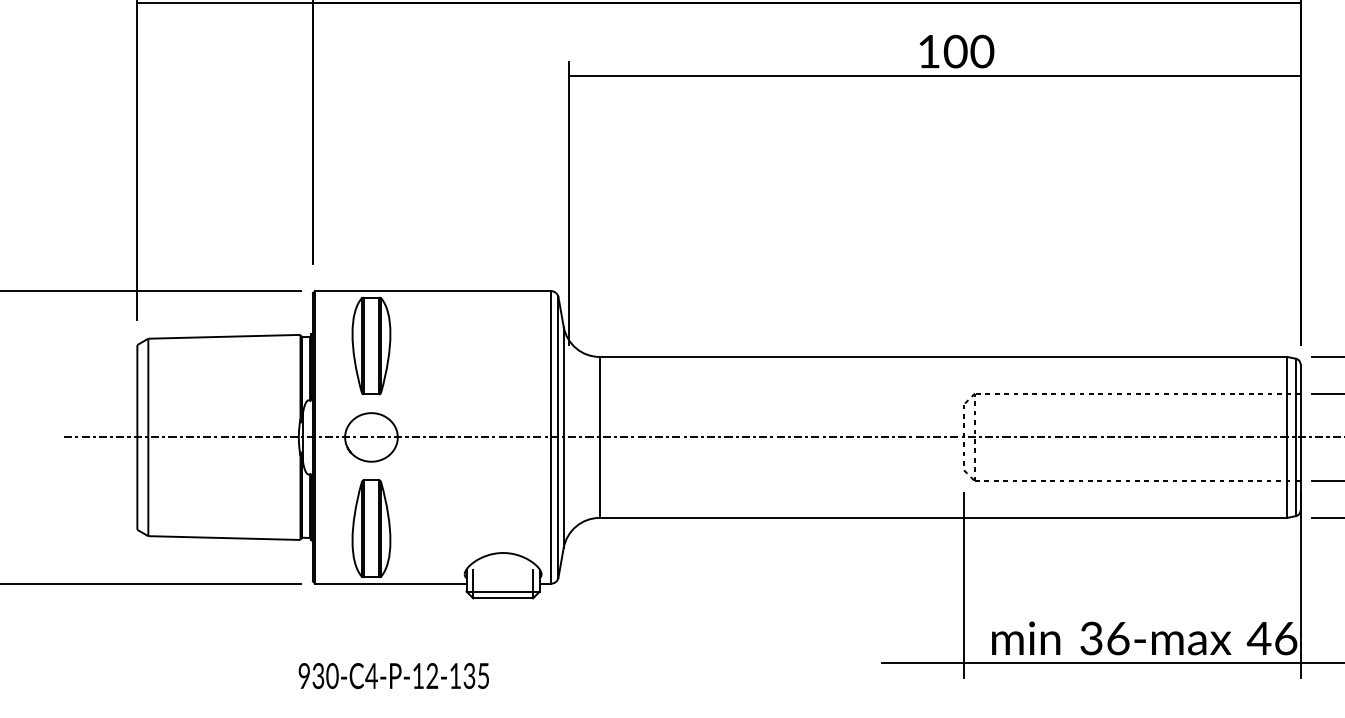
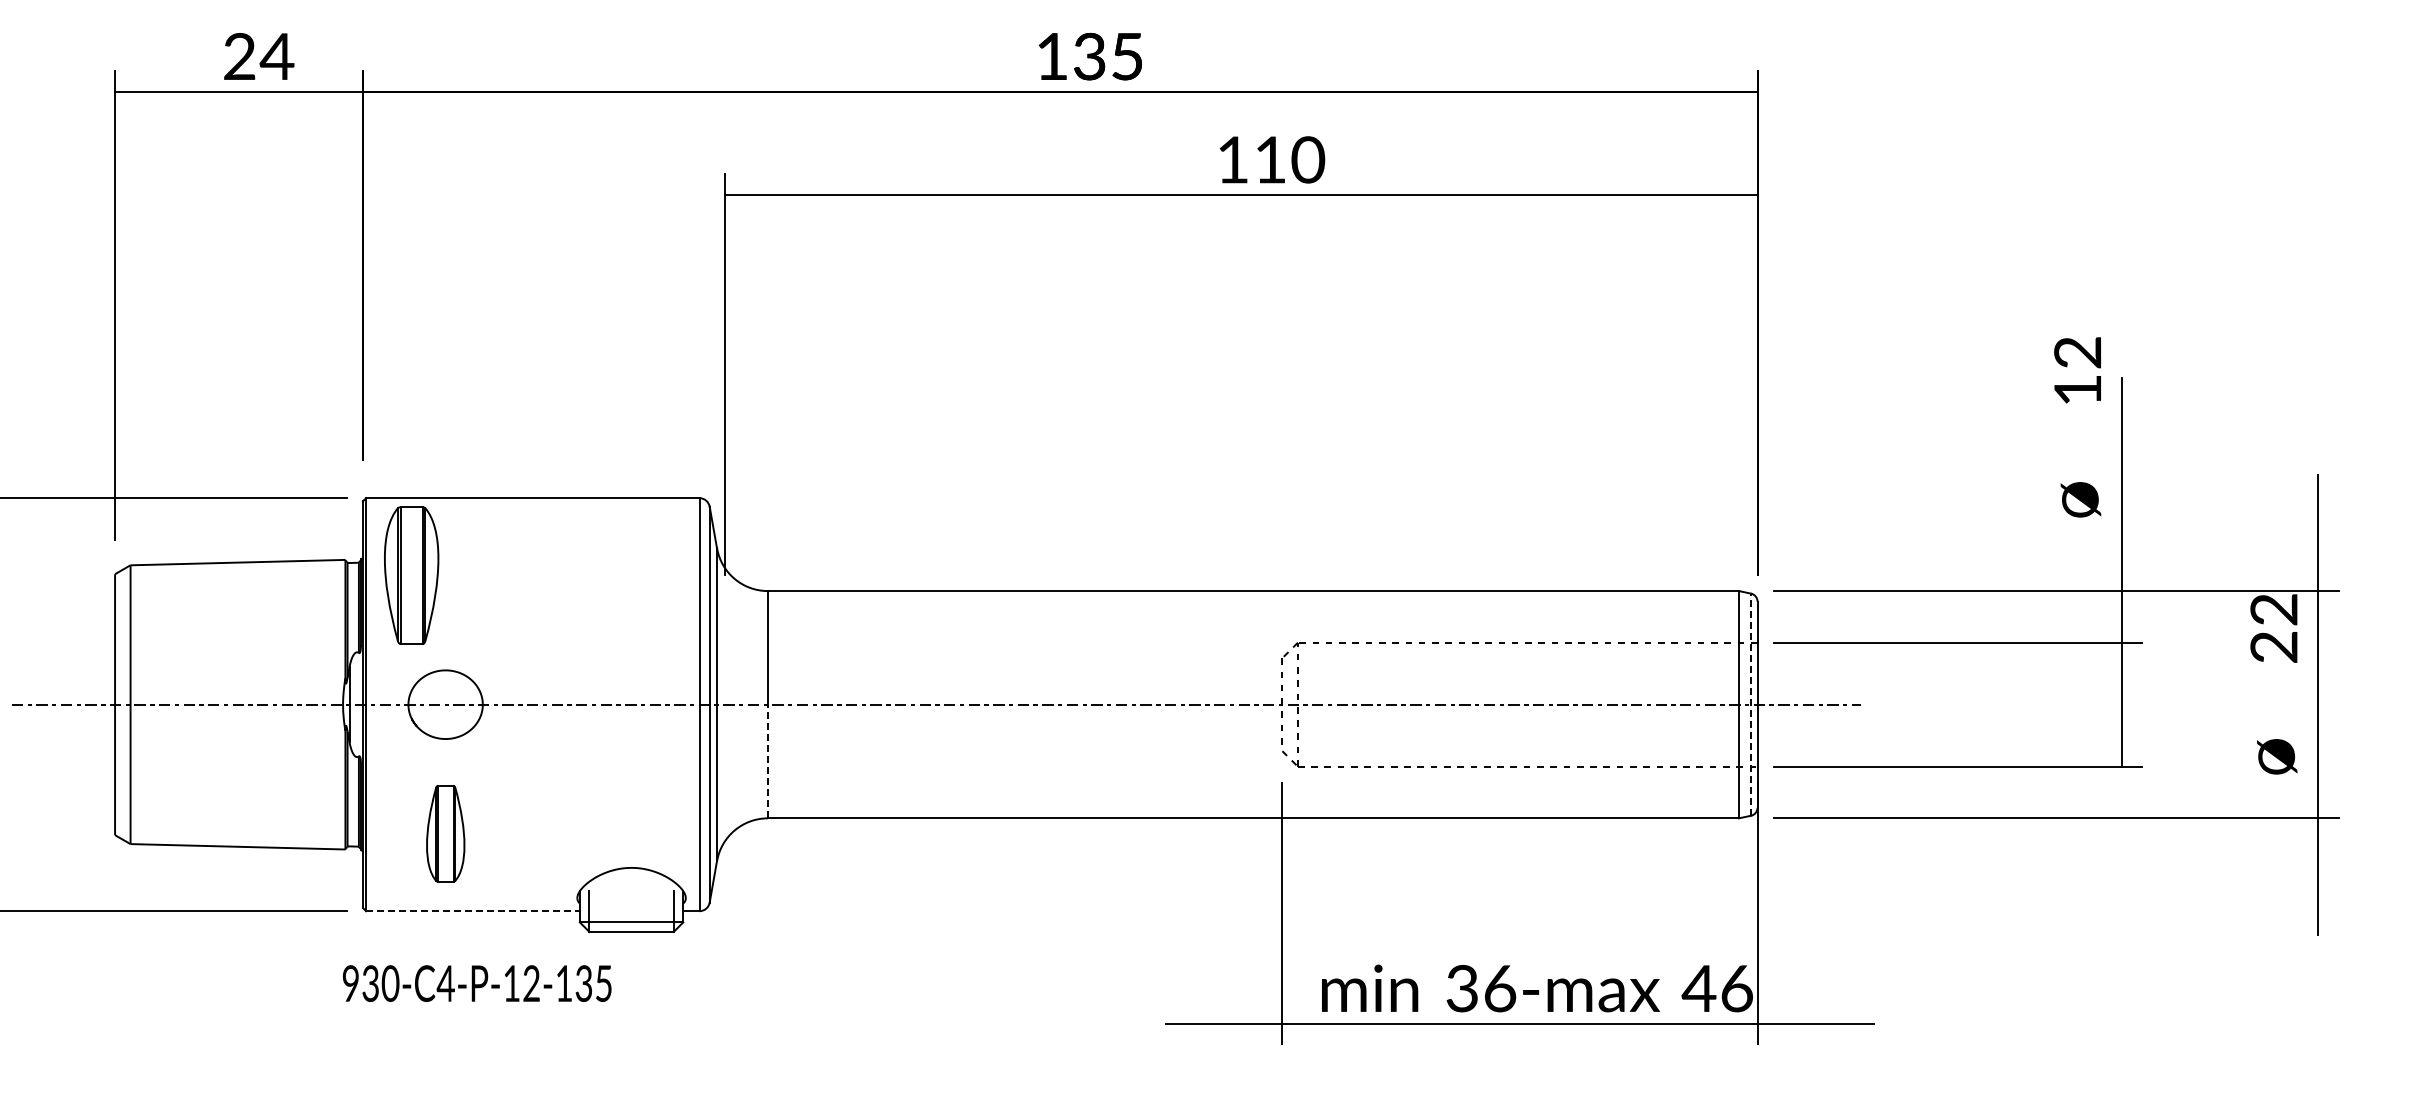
text: (955, 51) -> (1270, 159), 100 -> 110
part: (371, 345) -> (411, 575), moved
line: (1296, 437) -> (1751, 704), solid -> dashed
line: (599, 477) -> (767, 761), solid -> dashed
part: (371, 528) -> (445, 833), size x0.7
line: (391, 583) -> (473, 911), solid -> dashed
text: (393, 675) -> (476, 983), moved

